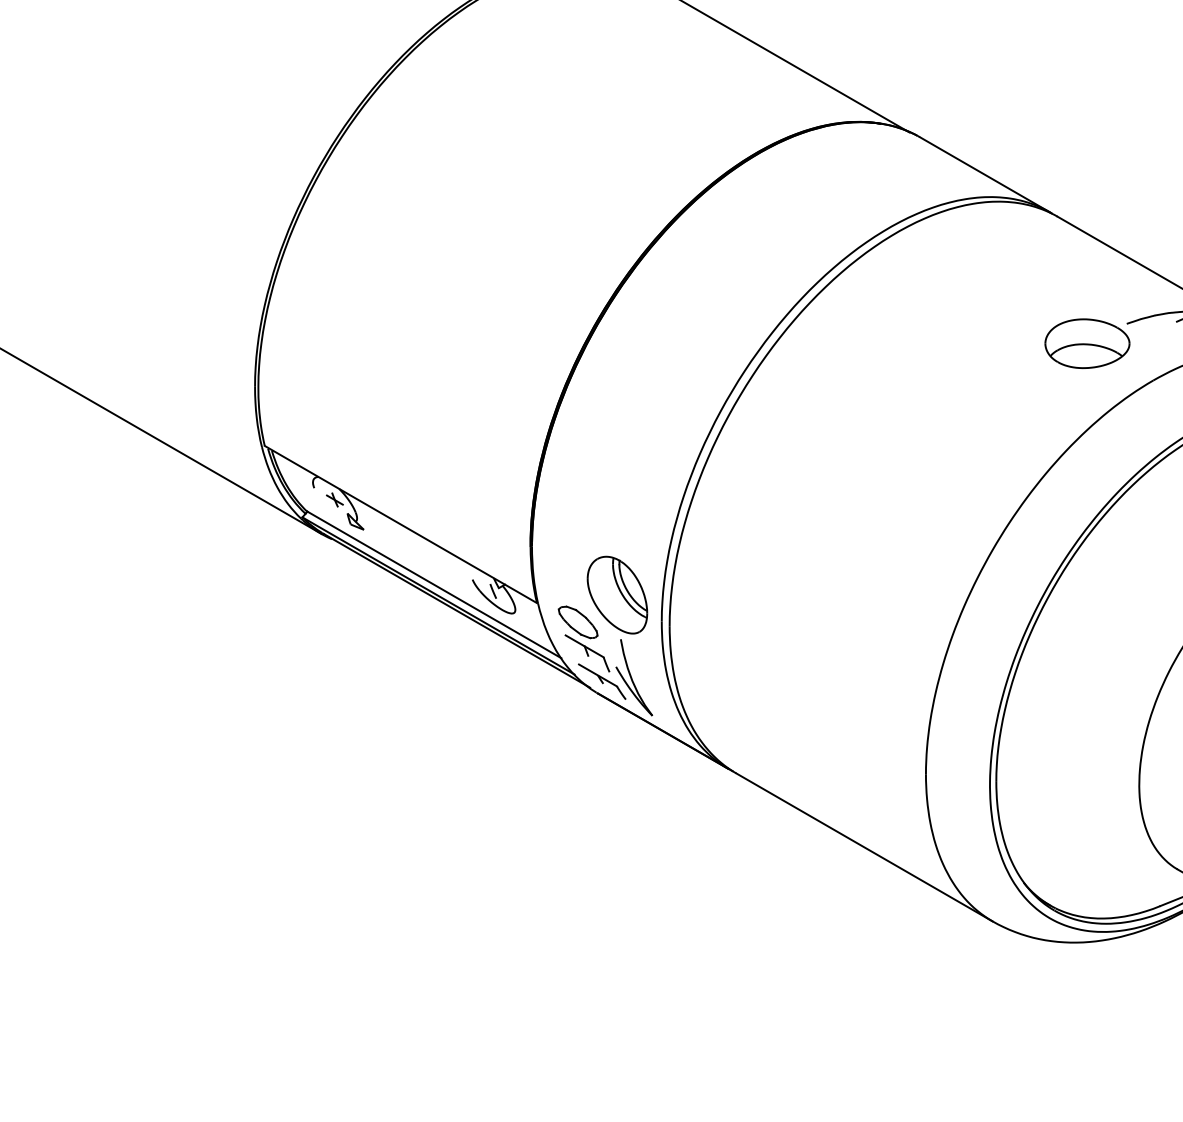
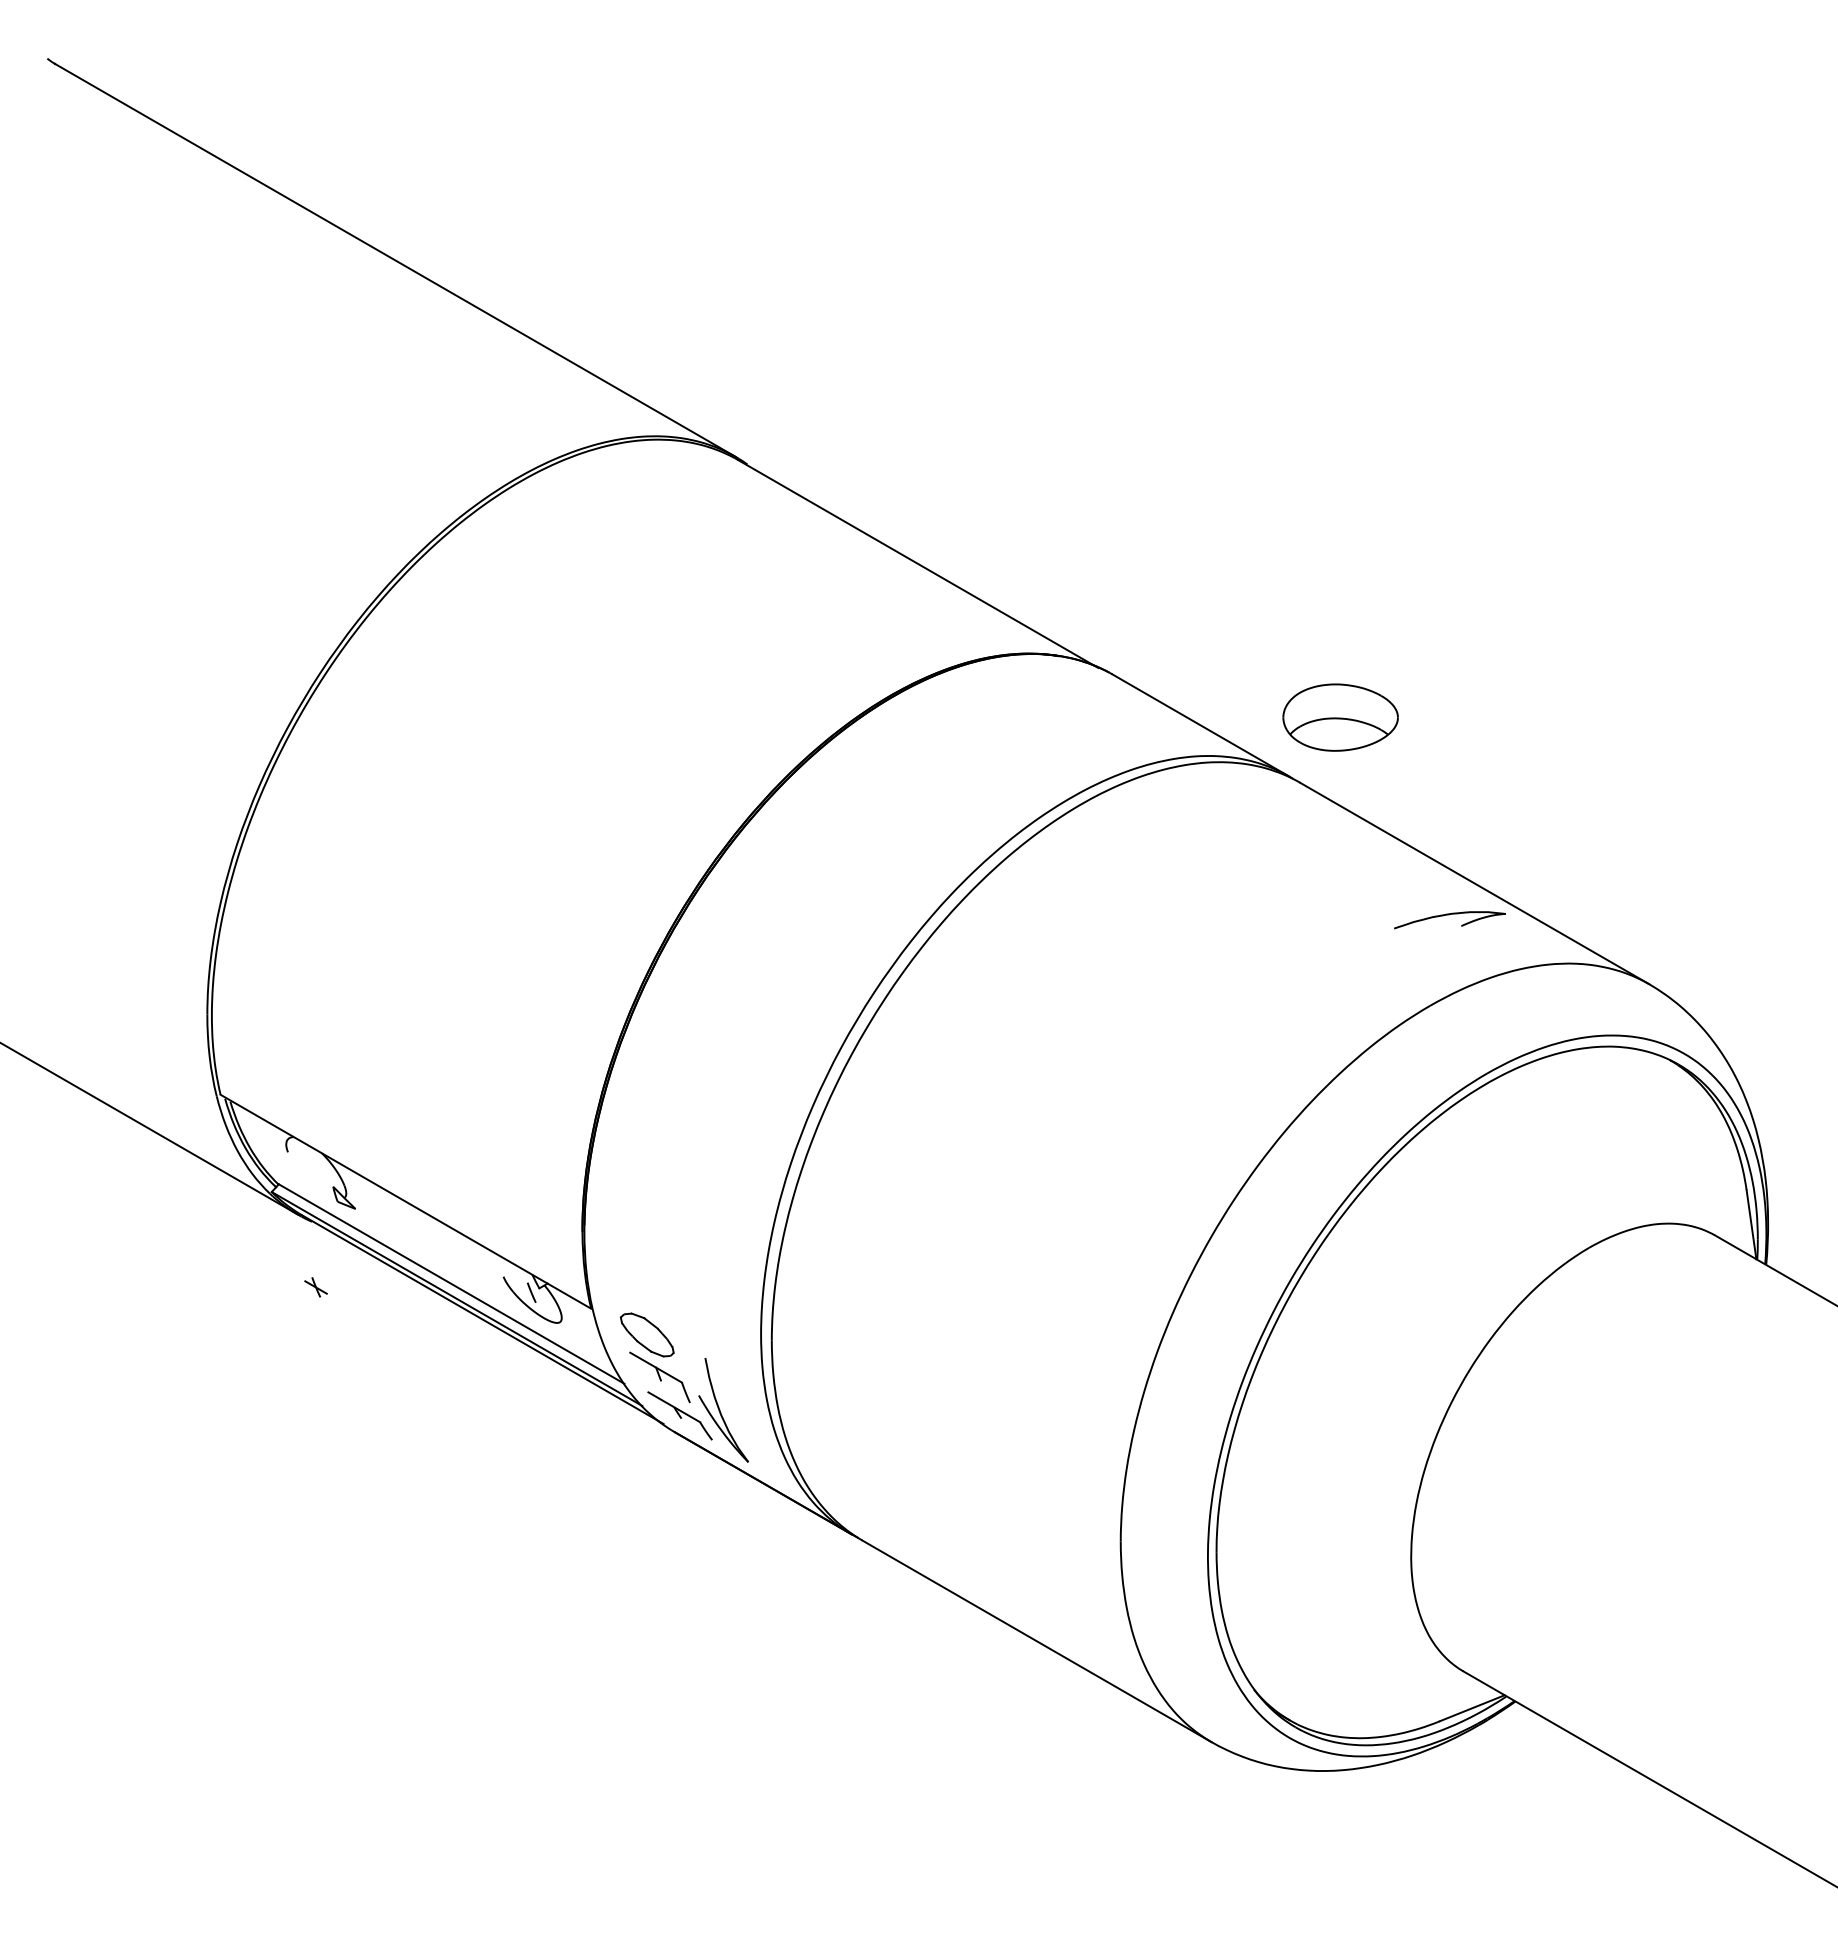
part: (1087, 343) -> (1340, 717), moved
part: (334, 500) -> (315, 1287), moved
part: (617, 594) -> (700, 1297), removed

